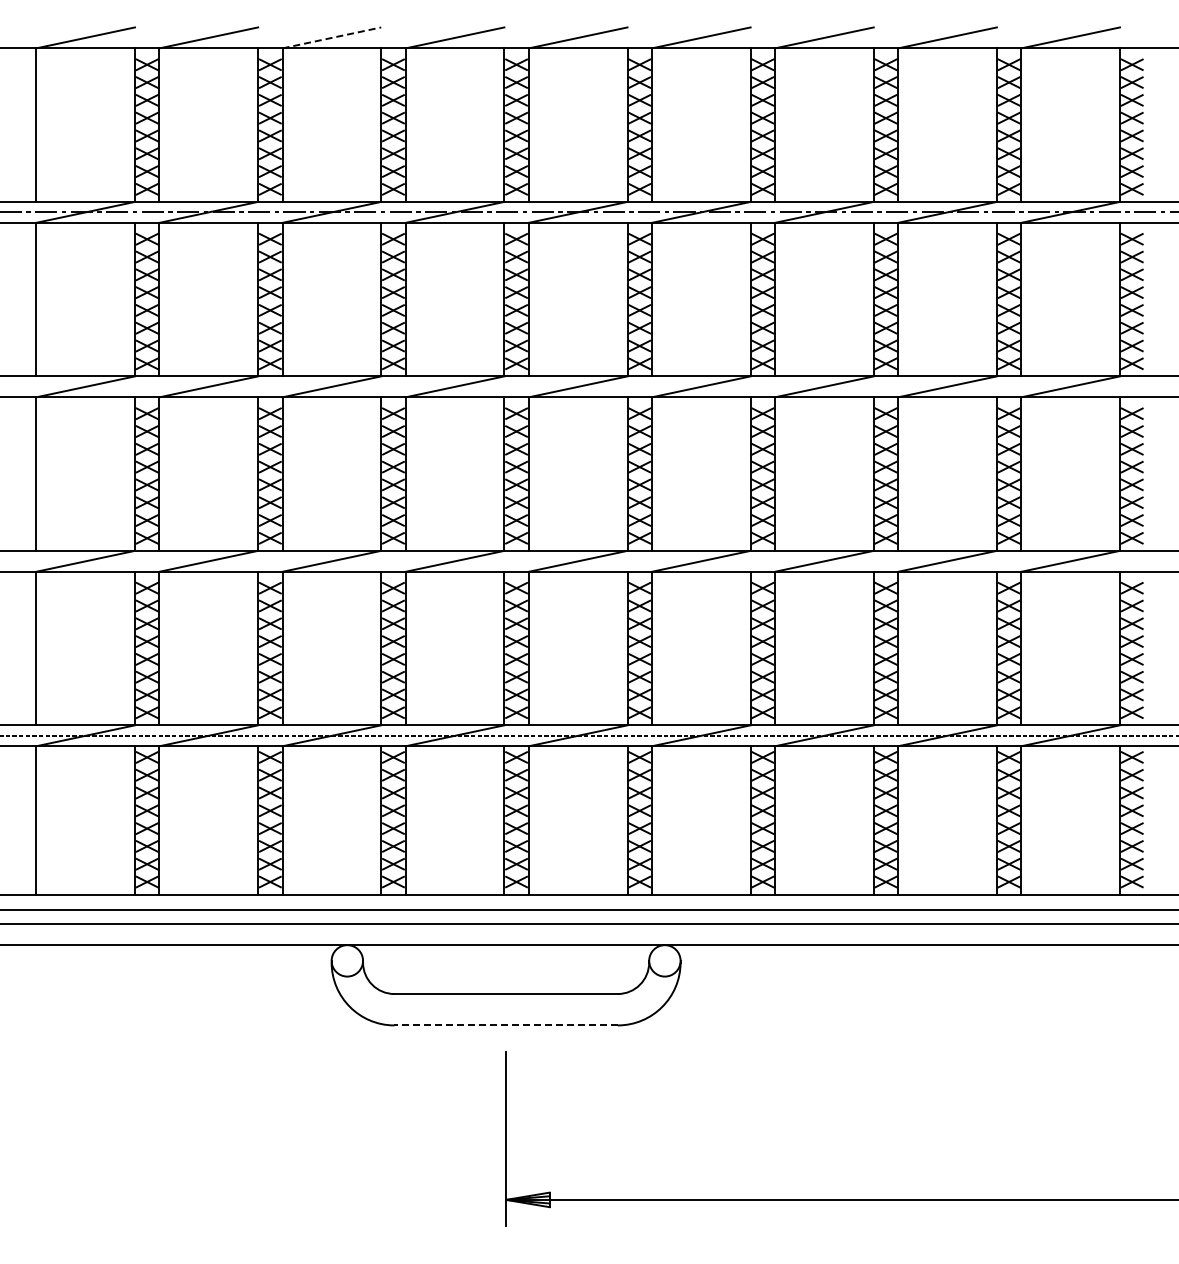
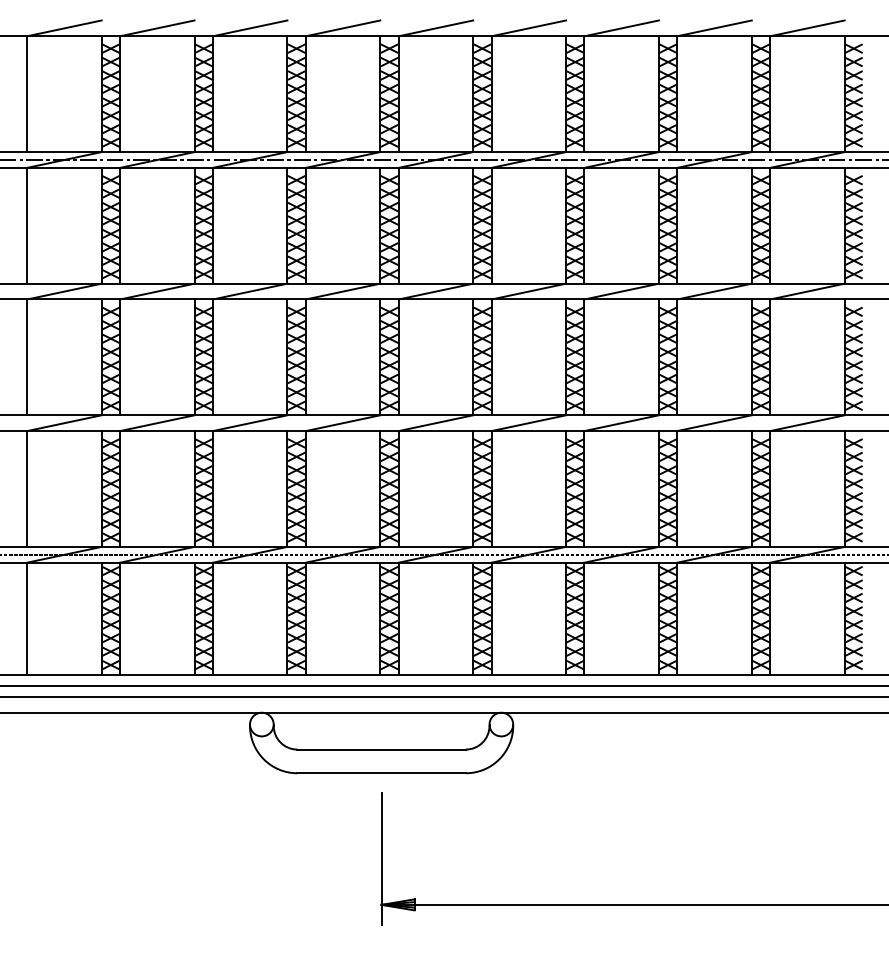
line: (332, 37) -> (250, 28), dashed -> solid
line: (506, 1025) -> (381, 773), dashed -> solid

